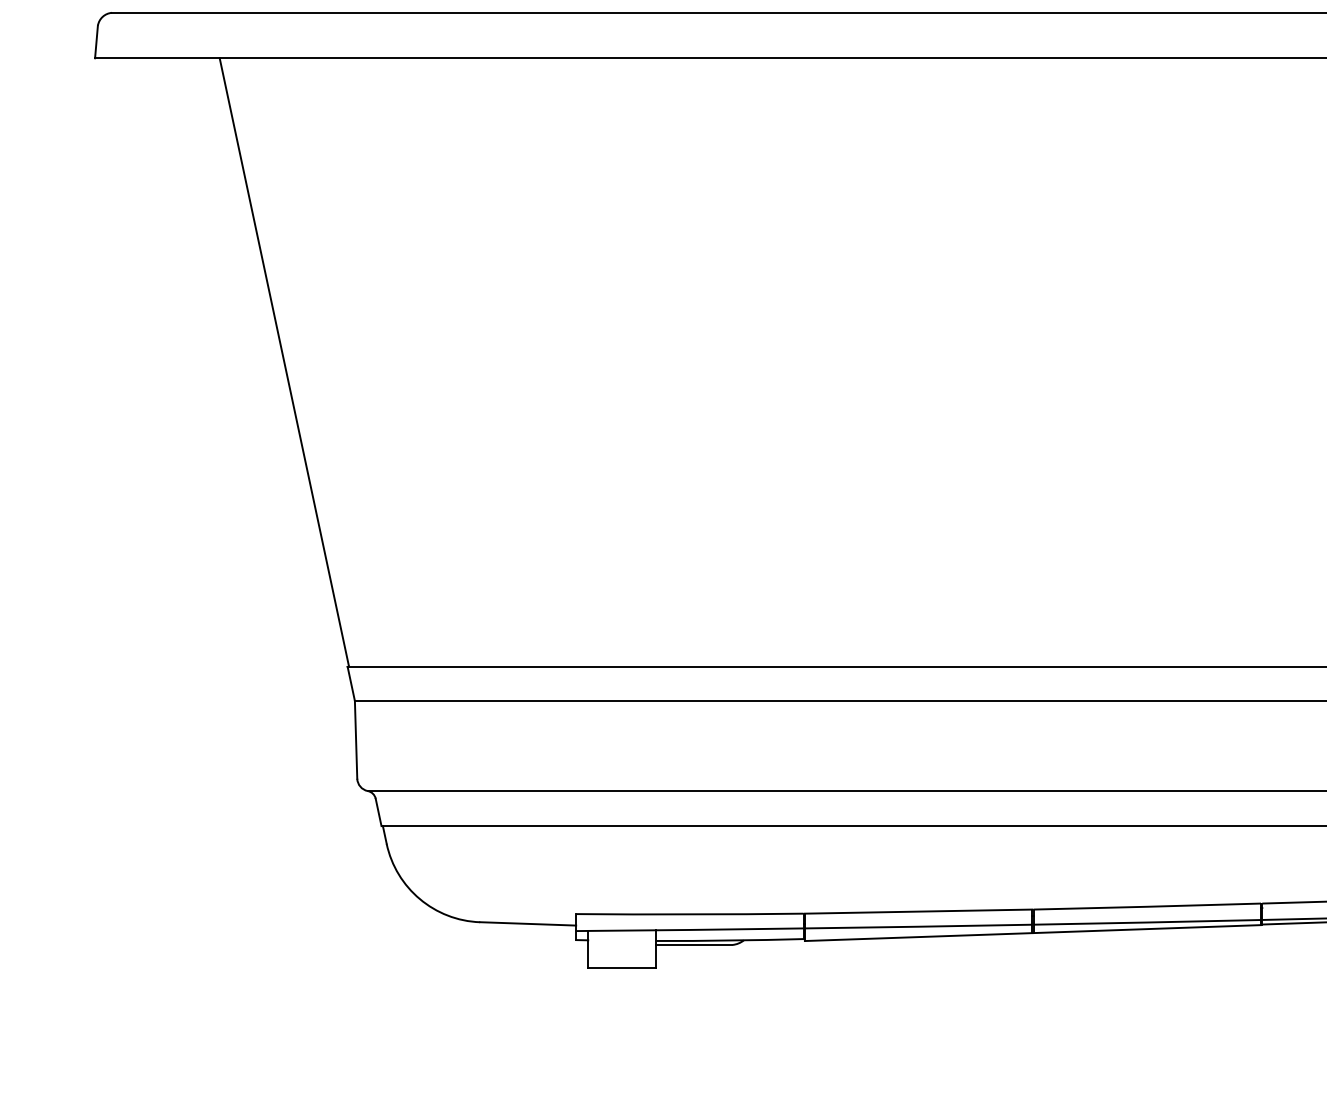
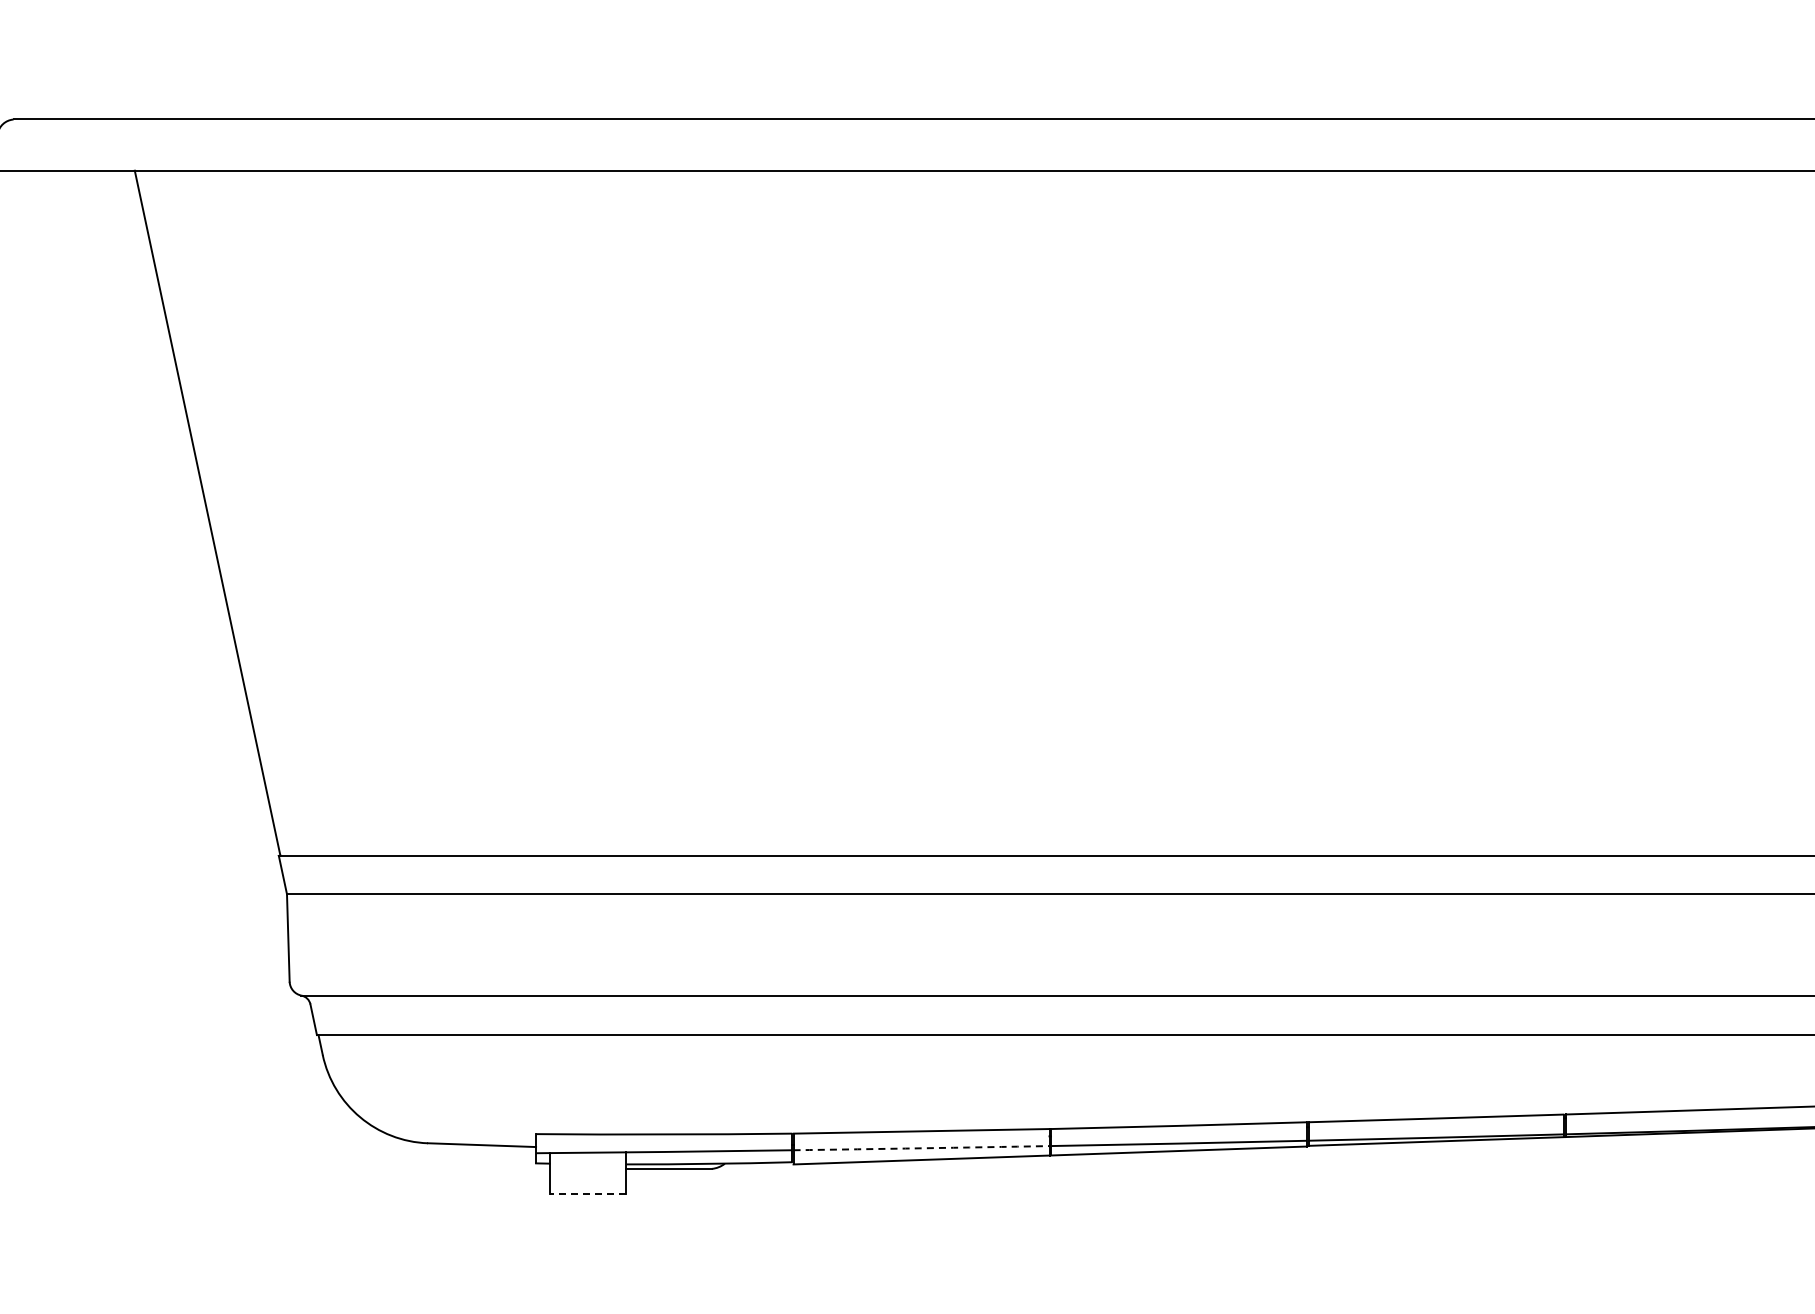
arc: (918, 926) -> (921, 1148), solid -> dashed
line: (621, 967) -> (587, 1194), solid -> dashed

